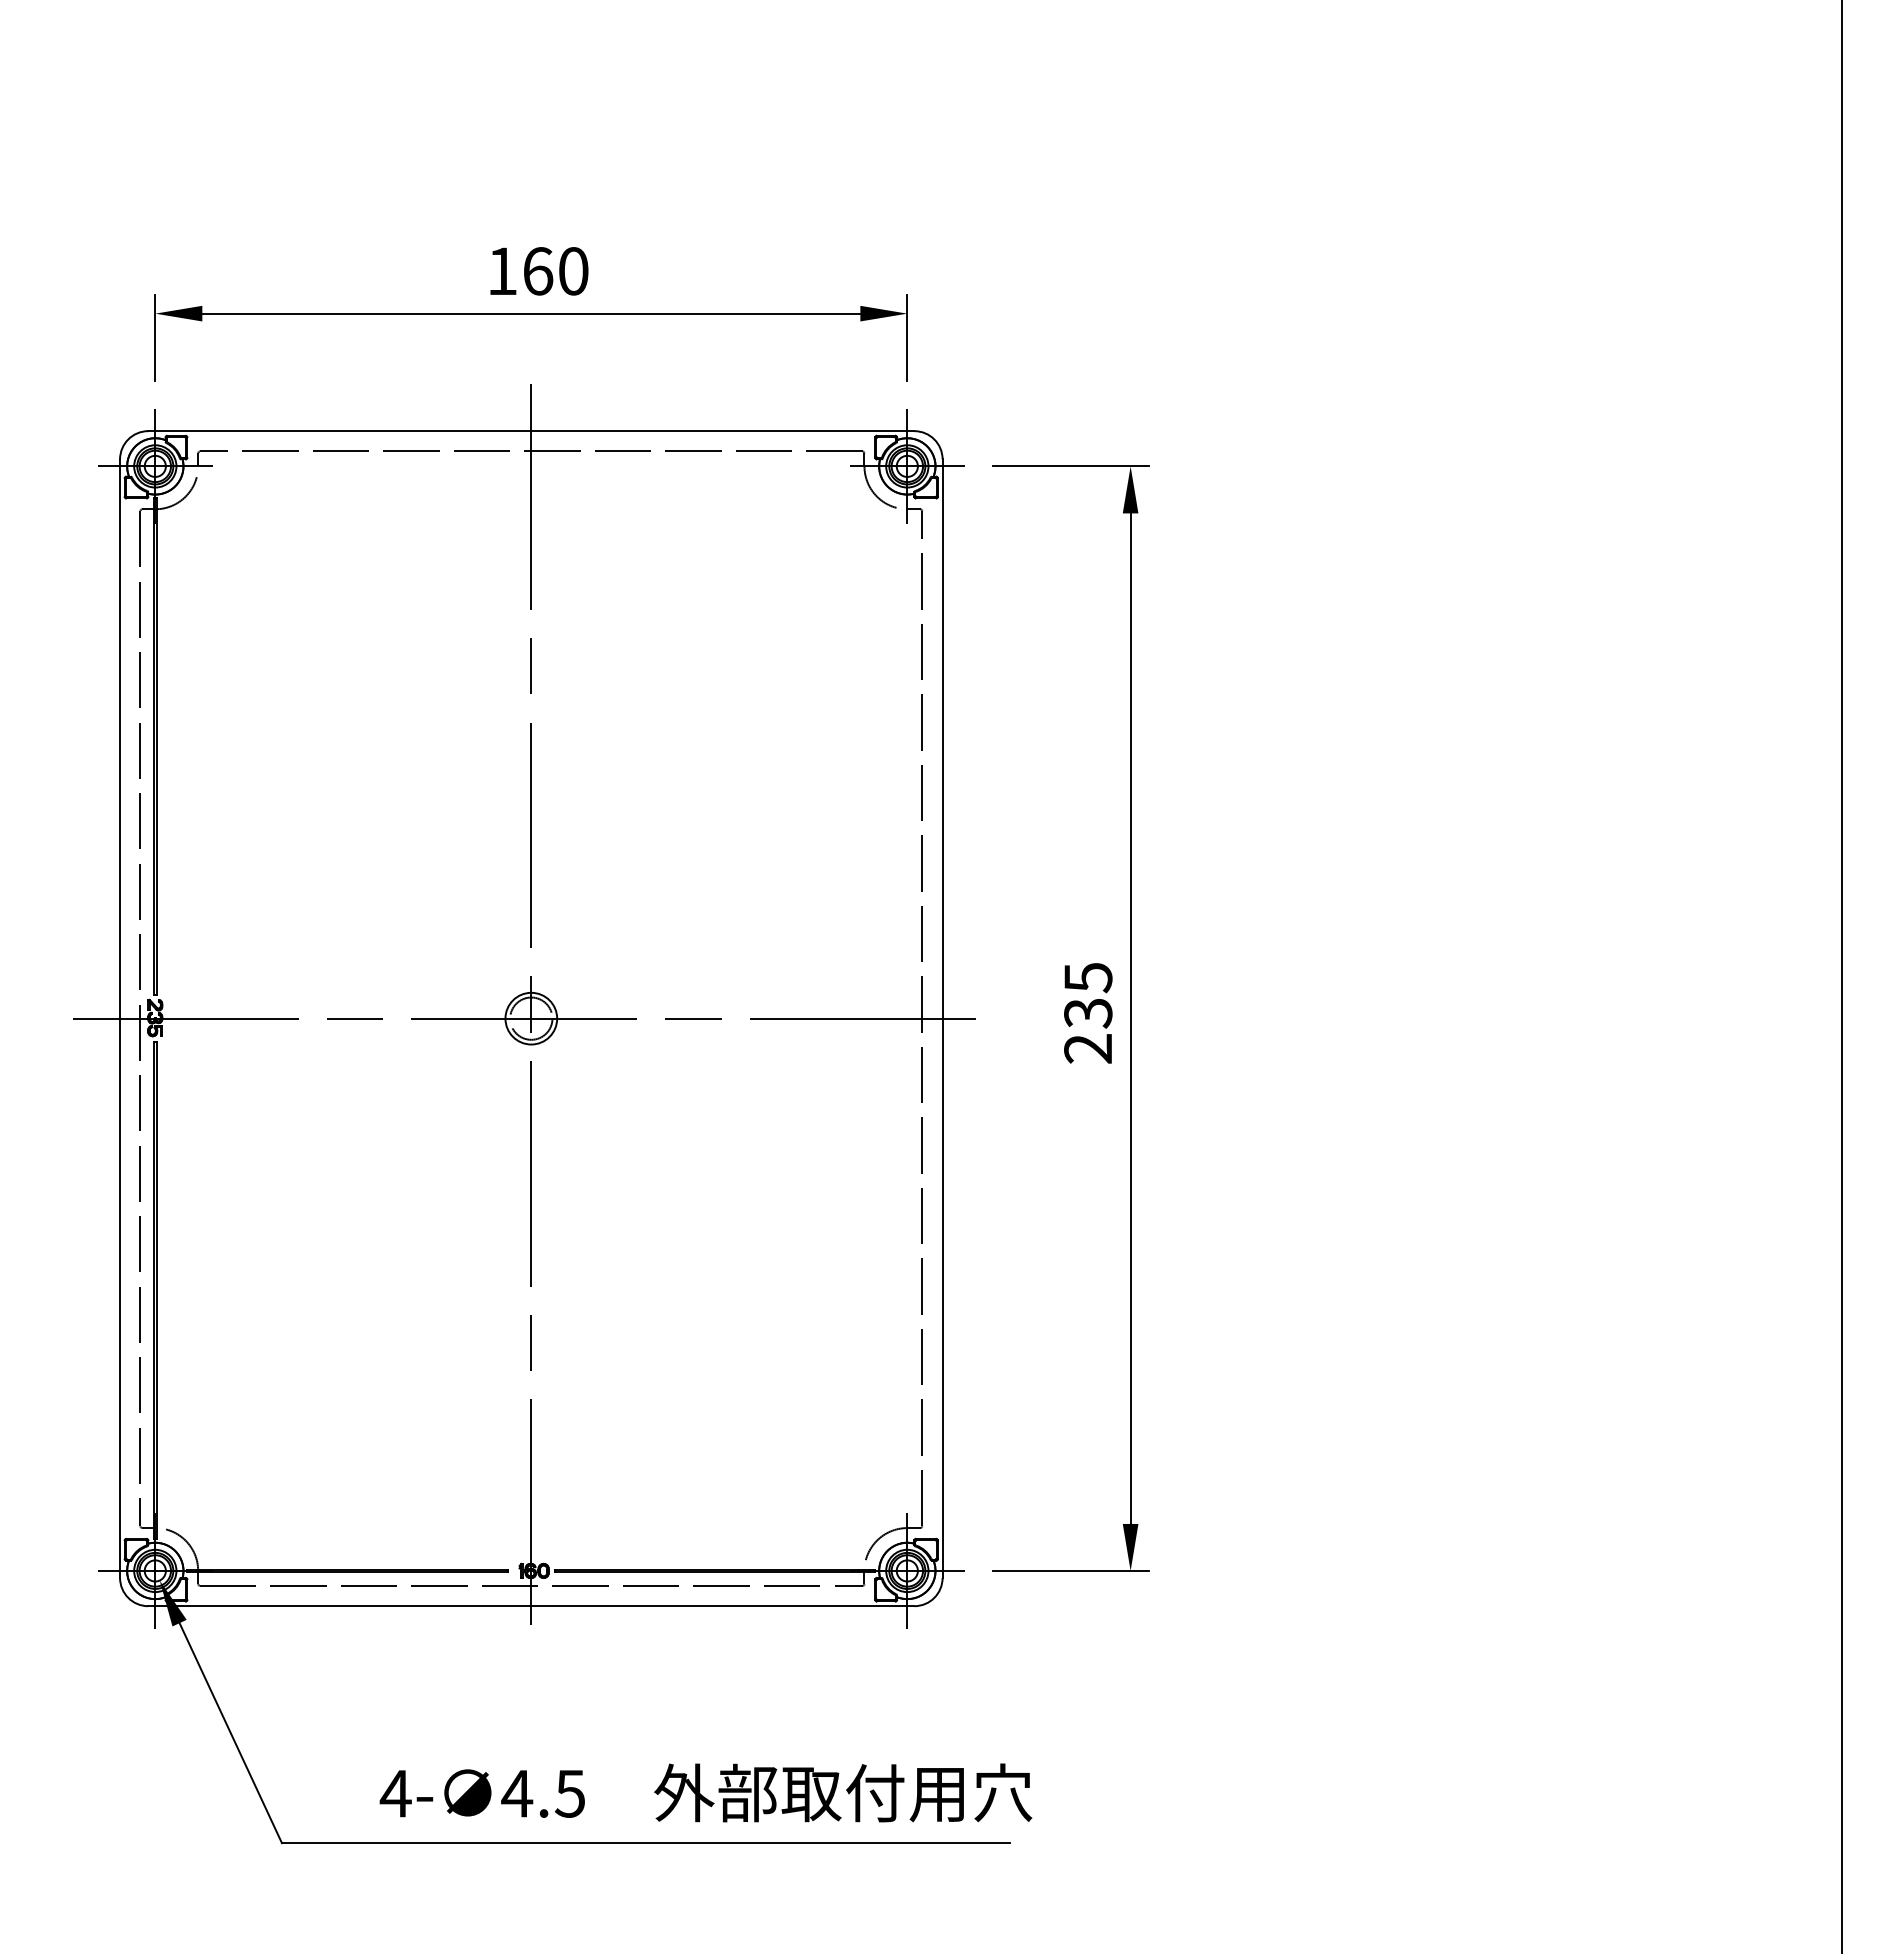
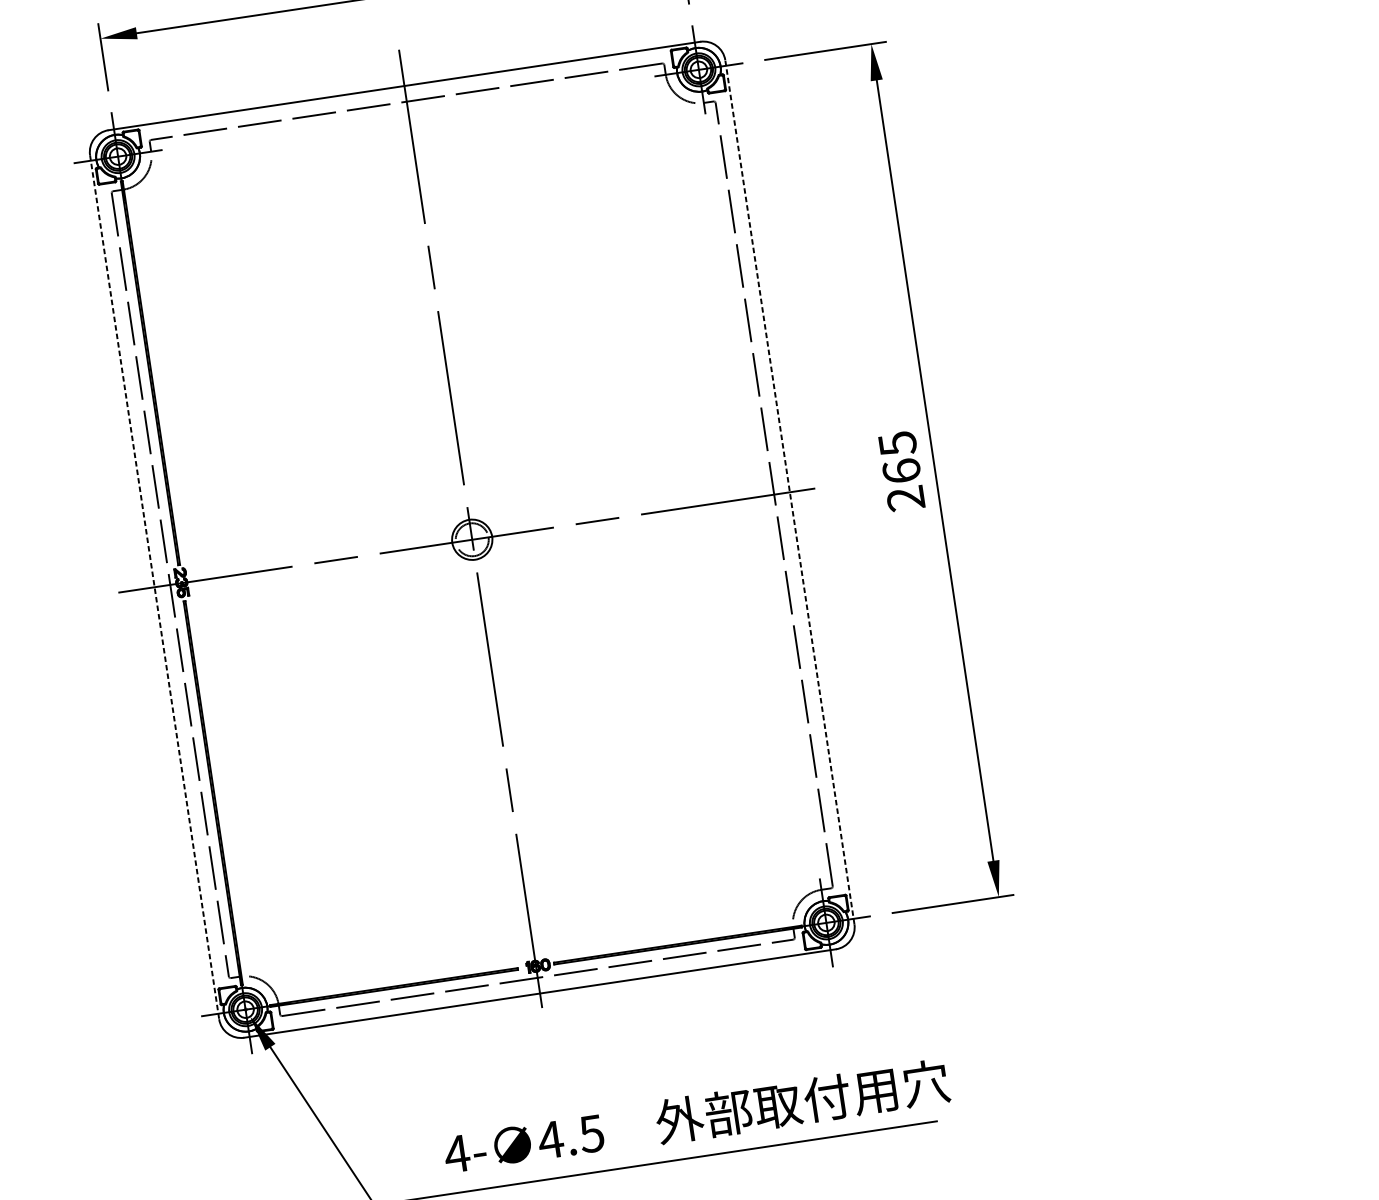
text: (1088, 1013) -> (901, 471), 235 -> 265
line: (942, 1018) -> (789, 492), solid -> dashed
line: (120, 1019) -> (155, 587), solid -> dashed

